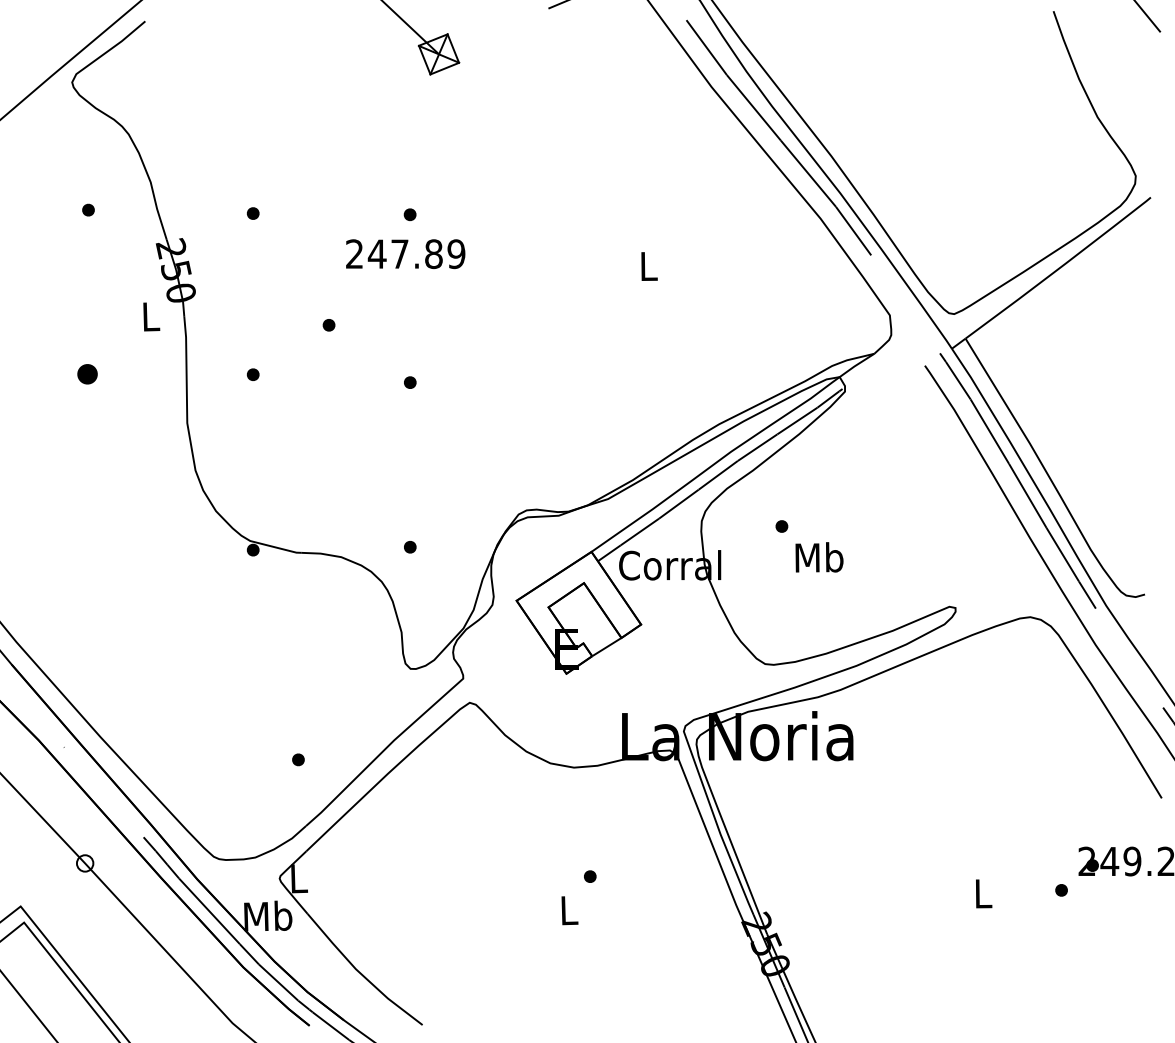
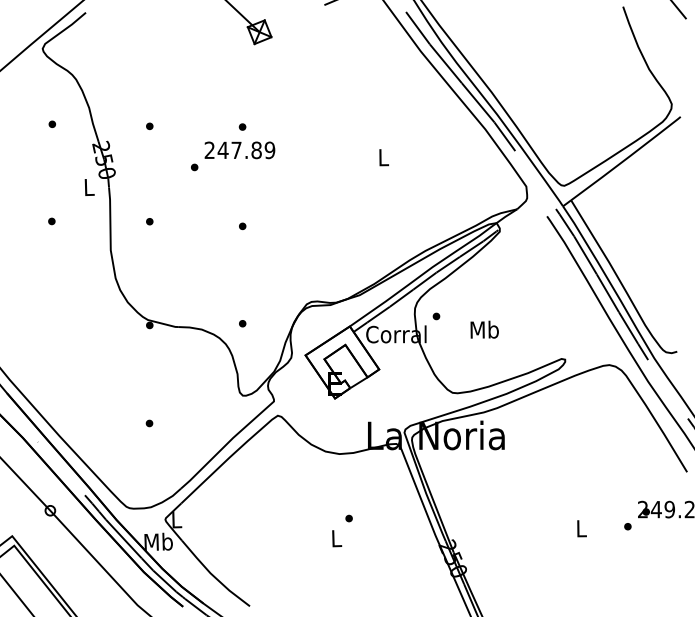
part: (328, 325) -> (194, 167), moved
part: (87, 374) -> (51, 221), size x0.62
part: (781, 526) -> (436, 316), moved
part: (298, 759) -> (149, 423), moved

